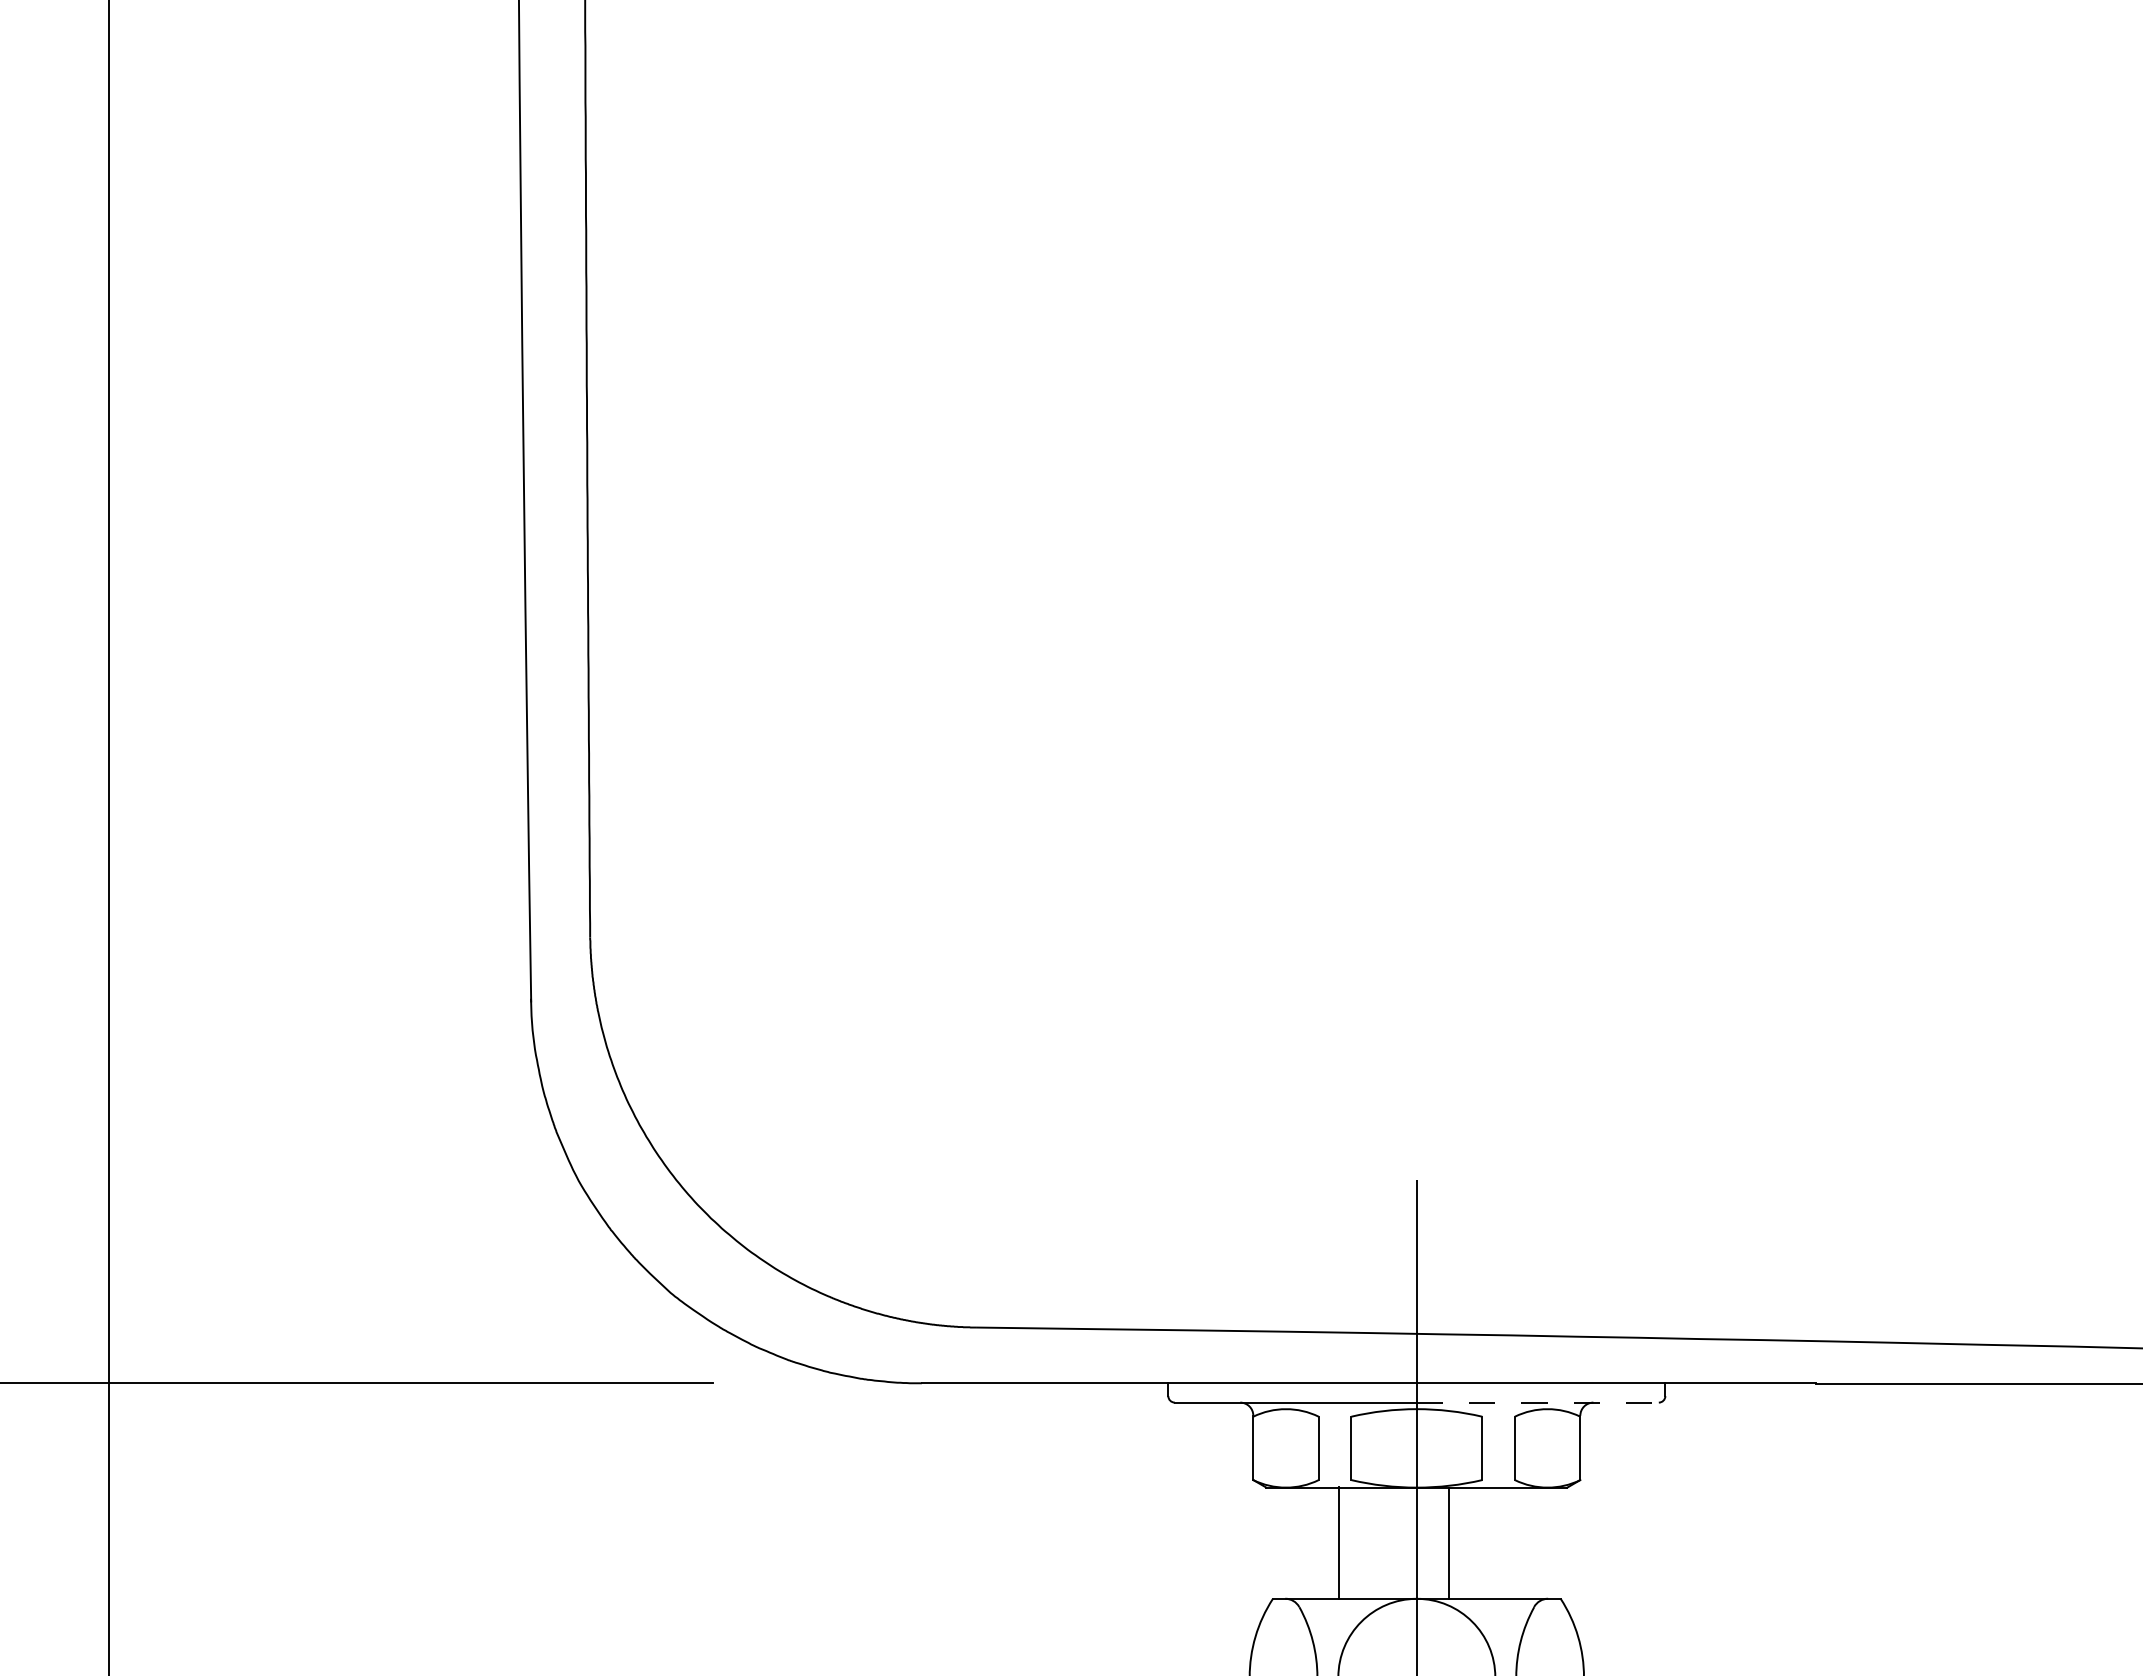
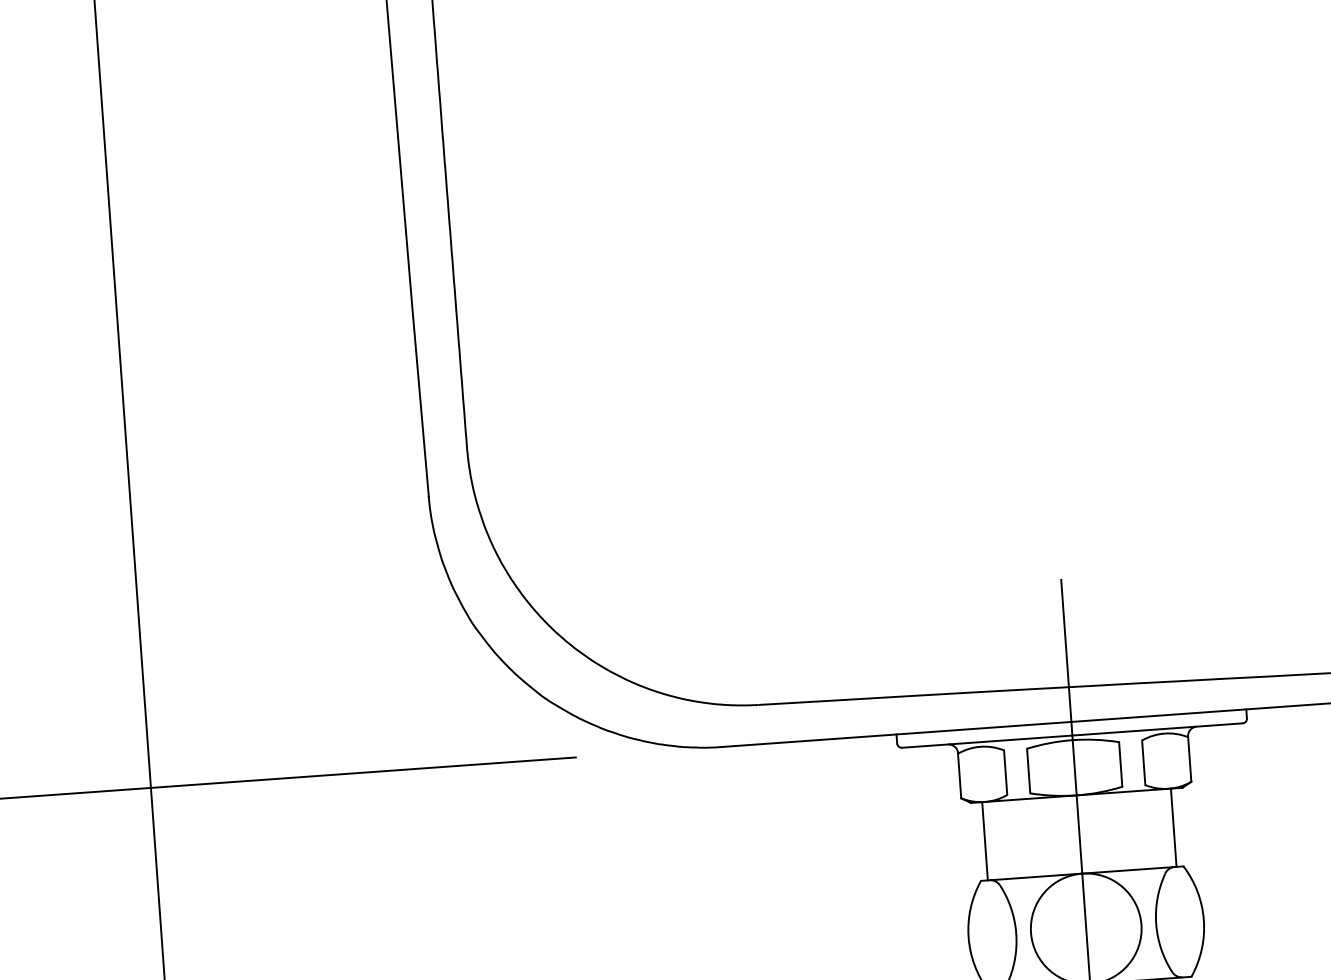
line: (1537, 1402) -> (1157, 729), dashed -> solid
line: (1338, 1542) -> (984, 840), moved
line: (1448, 1542) -> (1173, 827), moved

